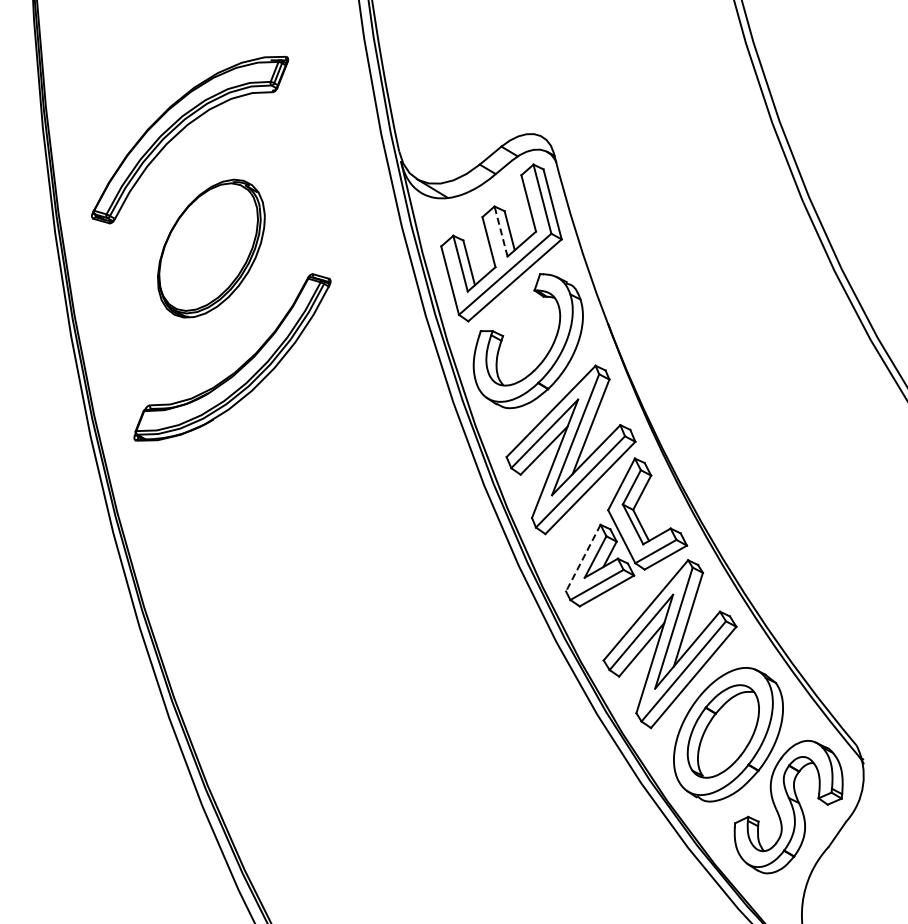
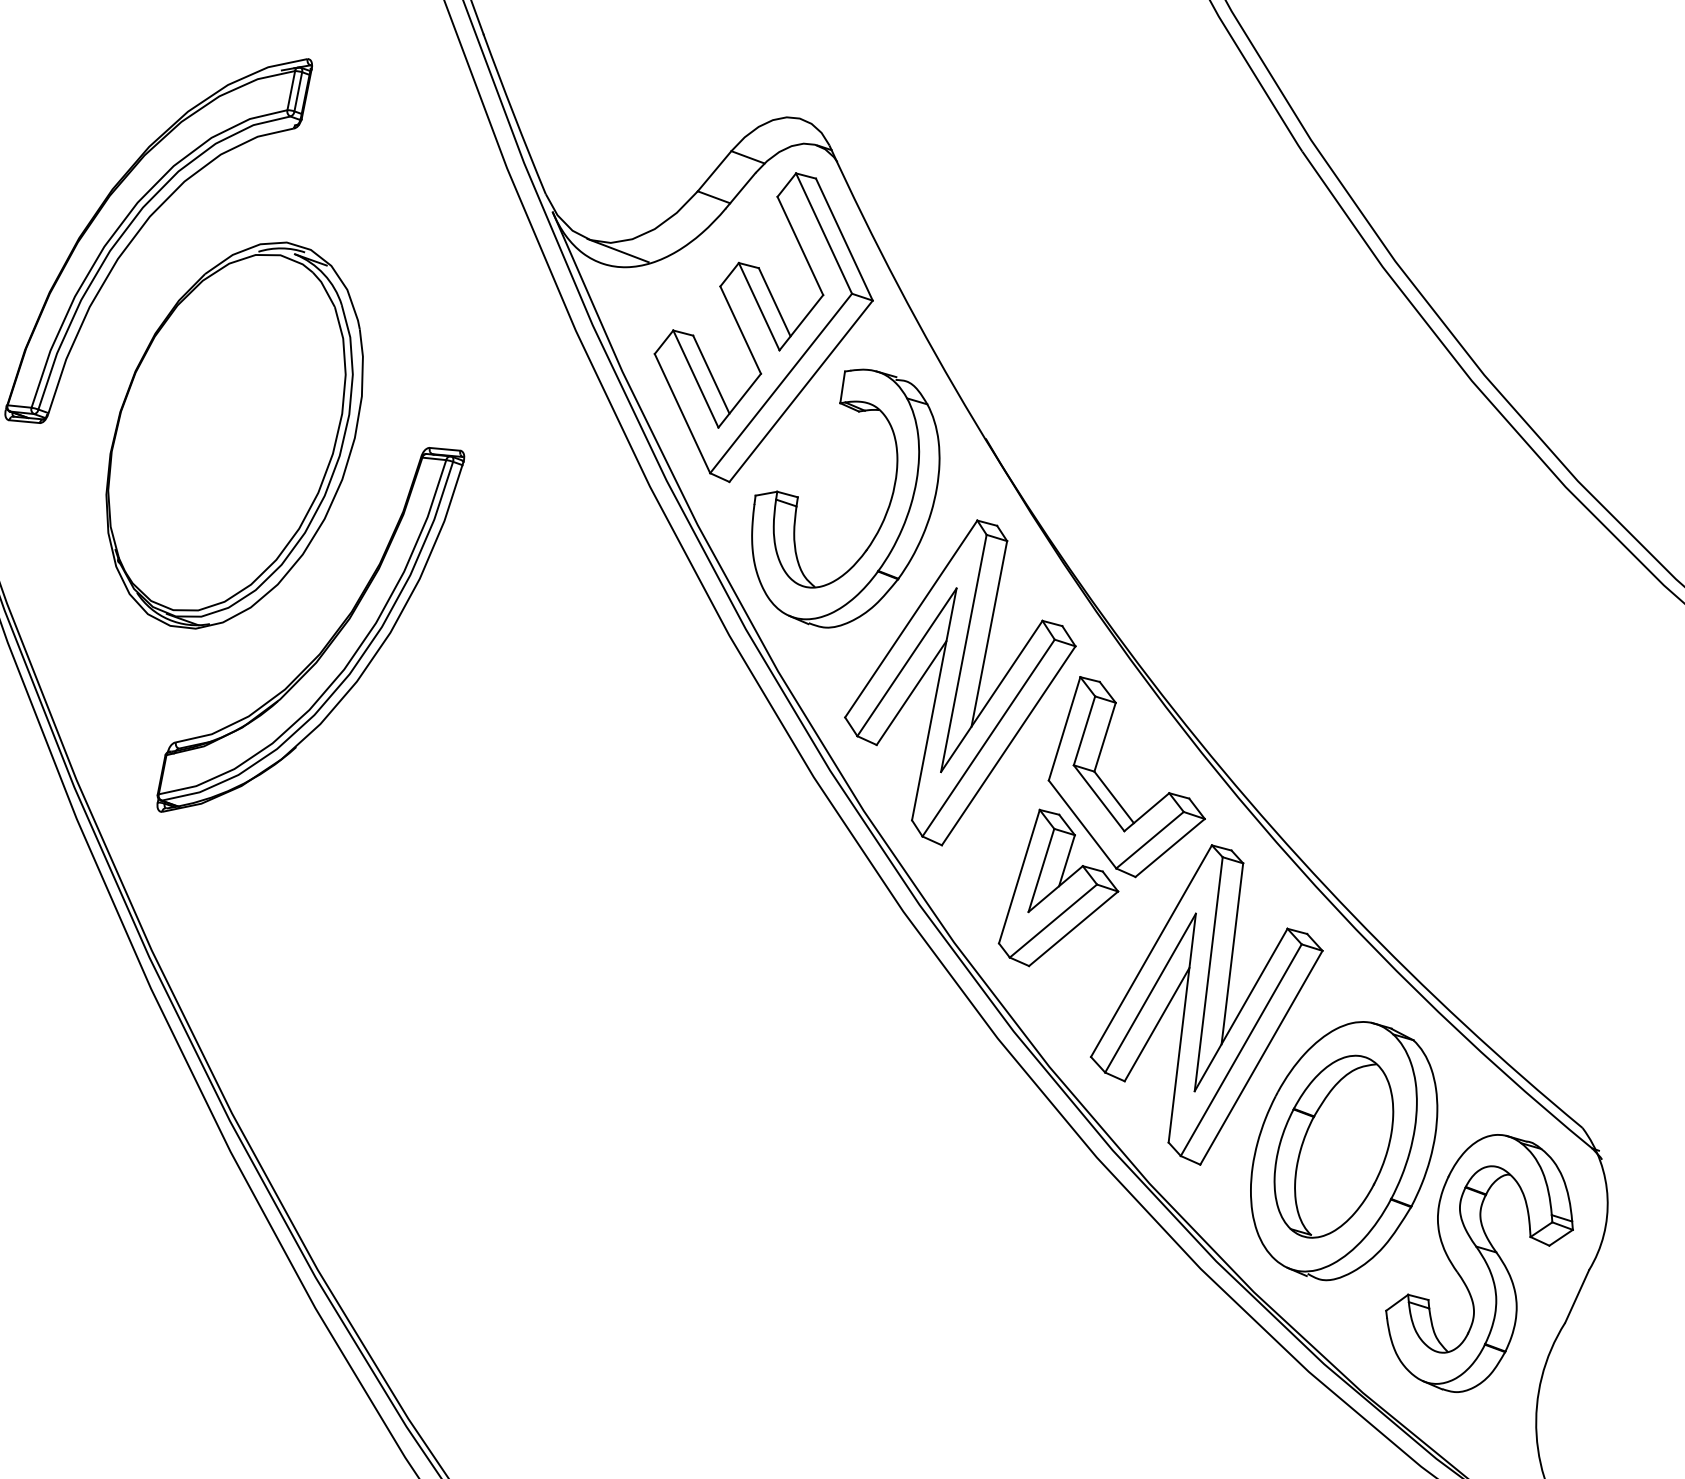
line: (501, 231) -> (759, 306), dashed -> solid
part: (211, 248) -> (235, 434), size x1.43
line: (583, 558) -> (1019, 877), dashed -> solid

